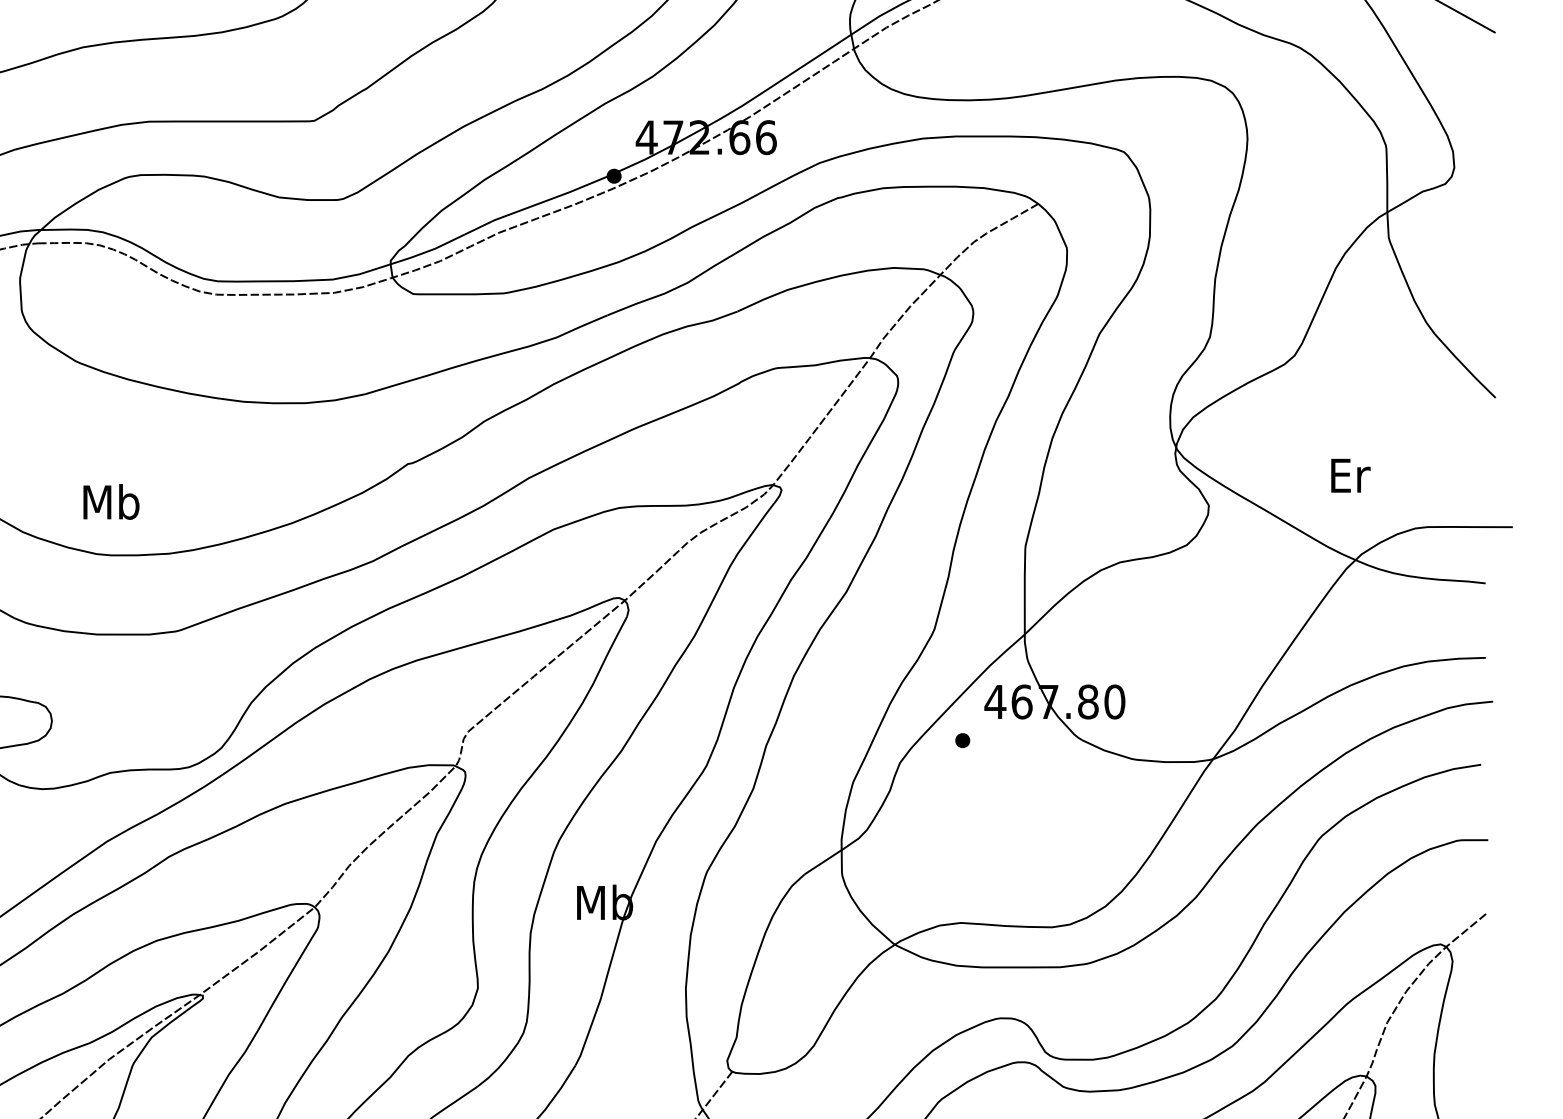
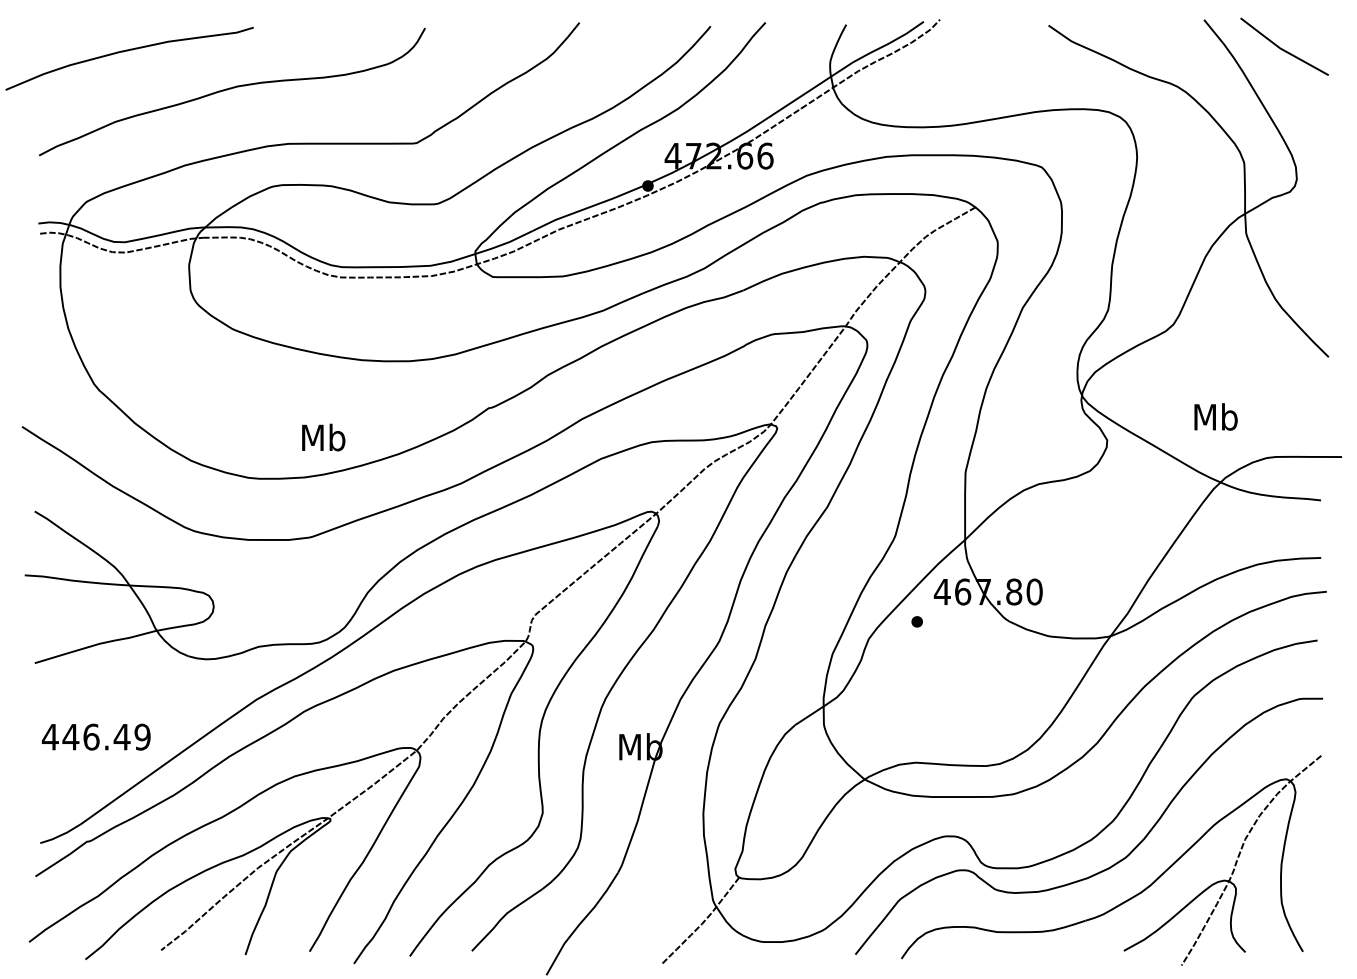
text: (1348, 474) -> (1215, 416), Er -> Mb
text: (111, 501) -> (323, 437), moved

